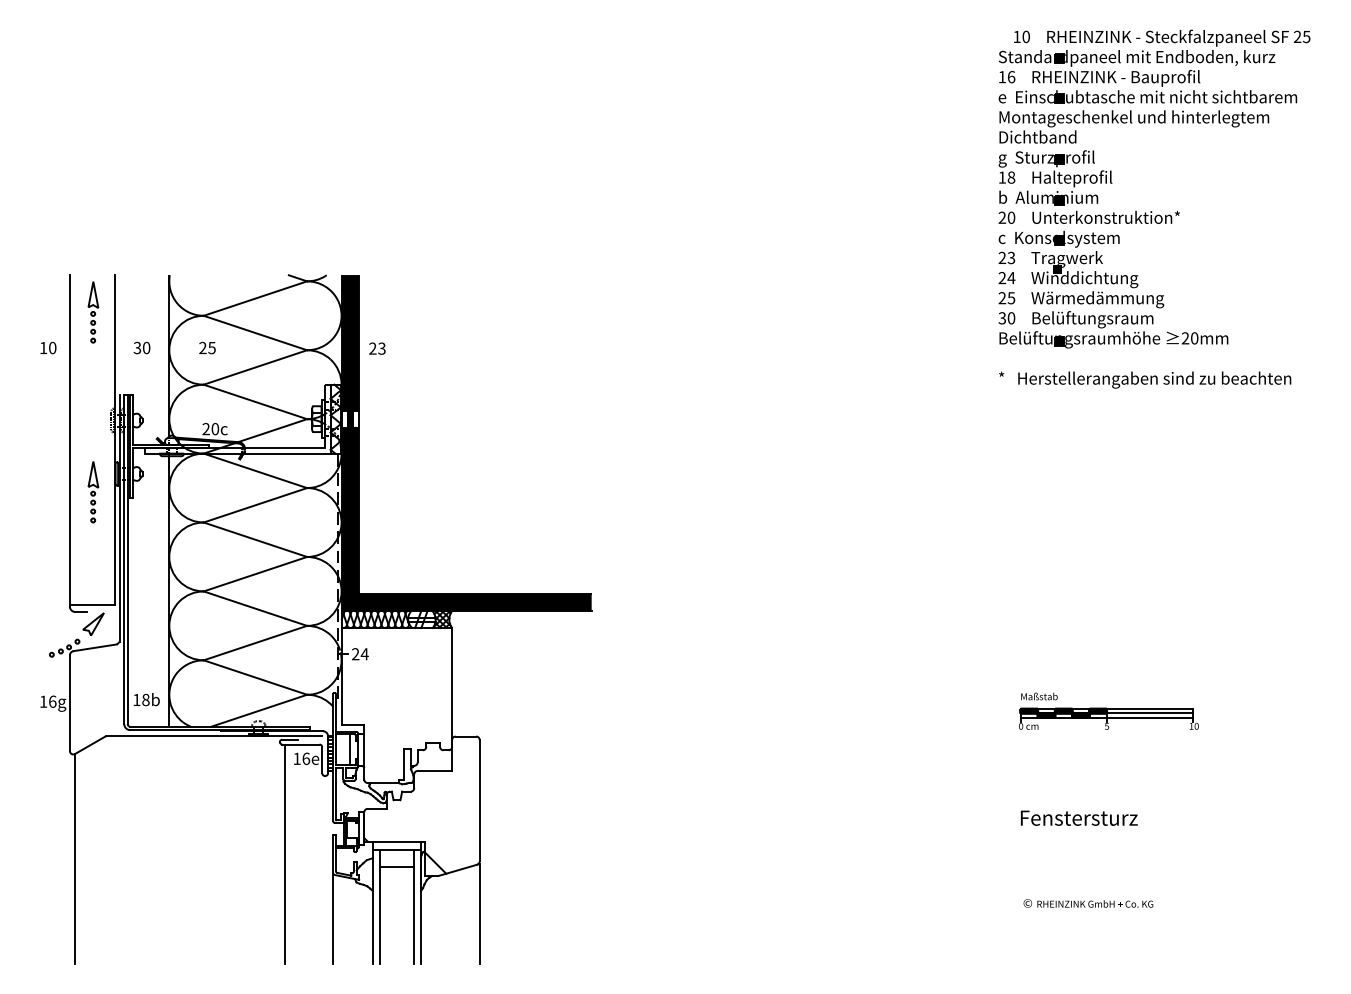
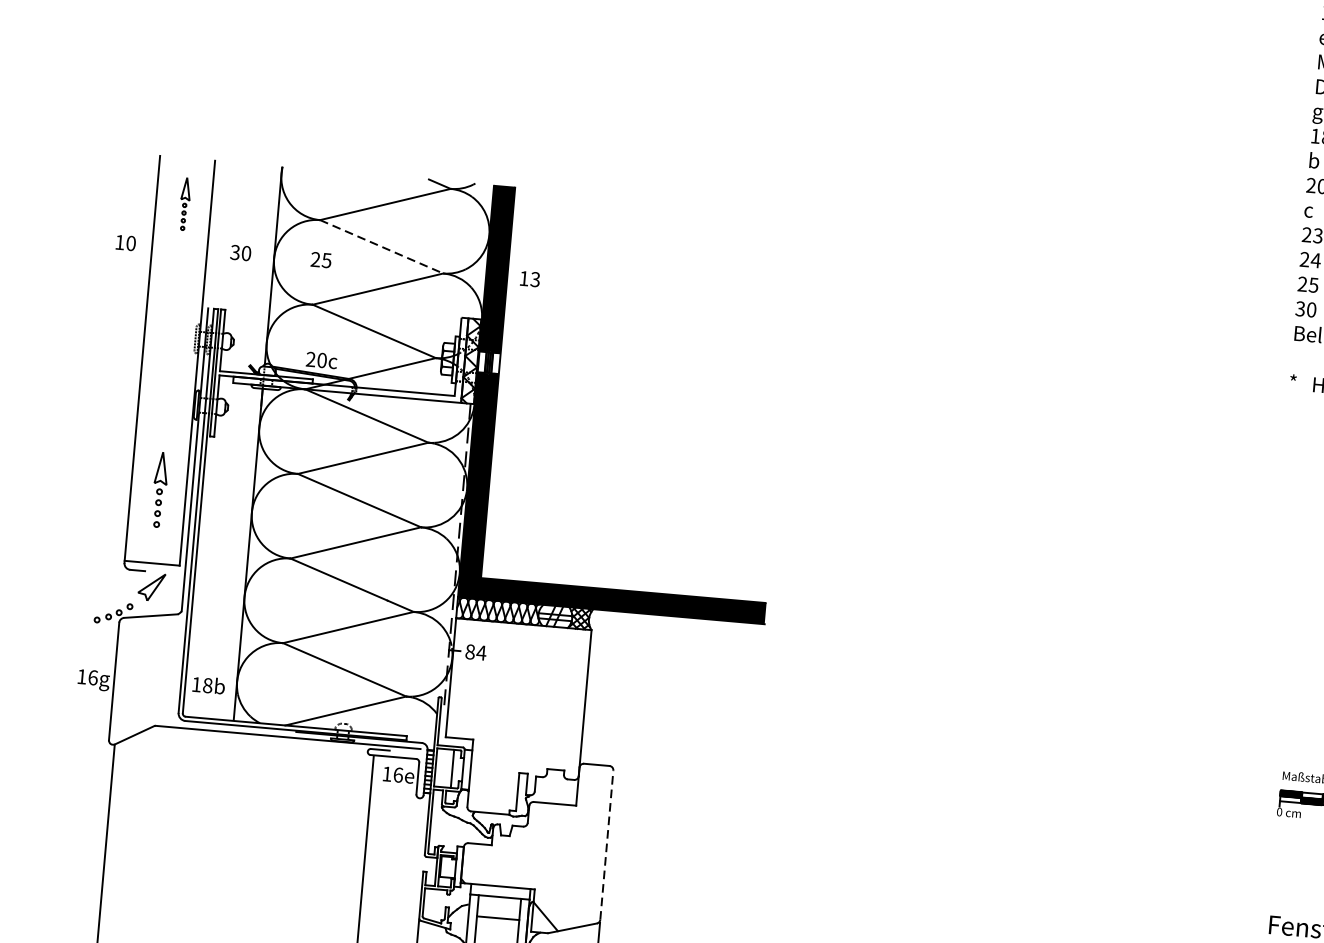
part: (93, 312) -> (185, 204), size x0.7
line: (255, 333) -> (381, 247), solid -> dashed
text: (372, 348) -> (523, 278), 23 -> 13
part: (93, 492) -> (160, 490), moved
text: (355, 654) -> (470, 652), 24 -> 84
line: (479, 800) -> (606, 844), solid -> dashed

